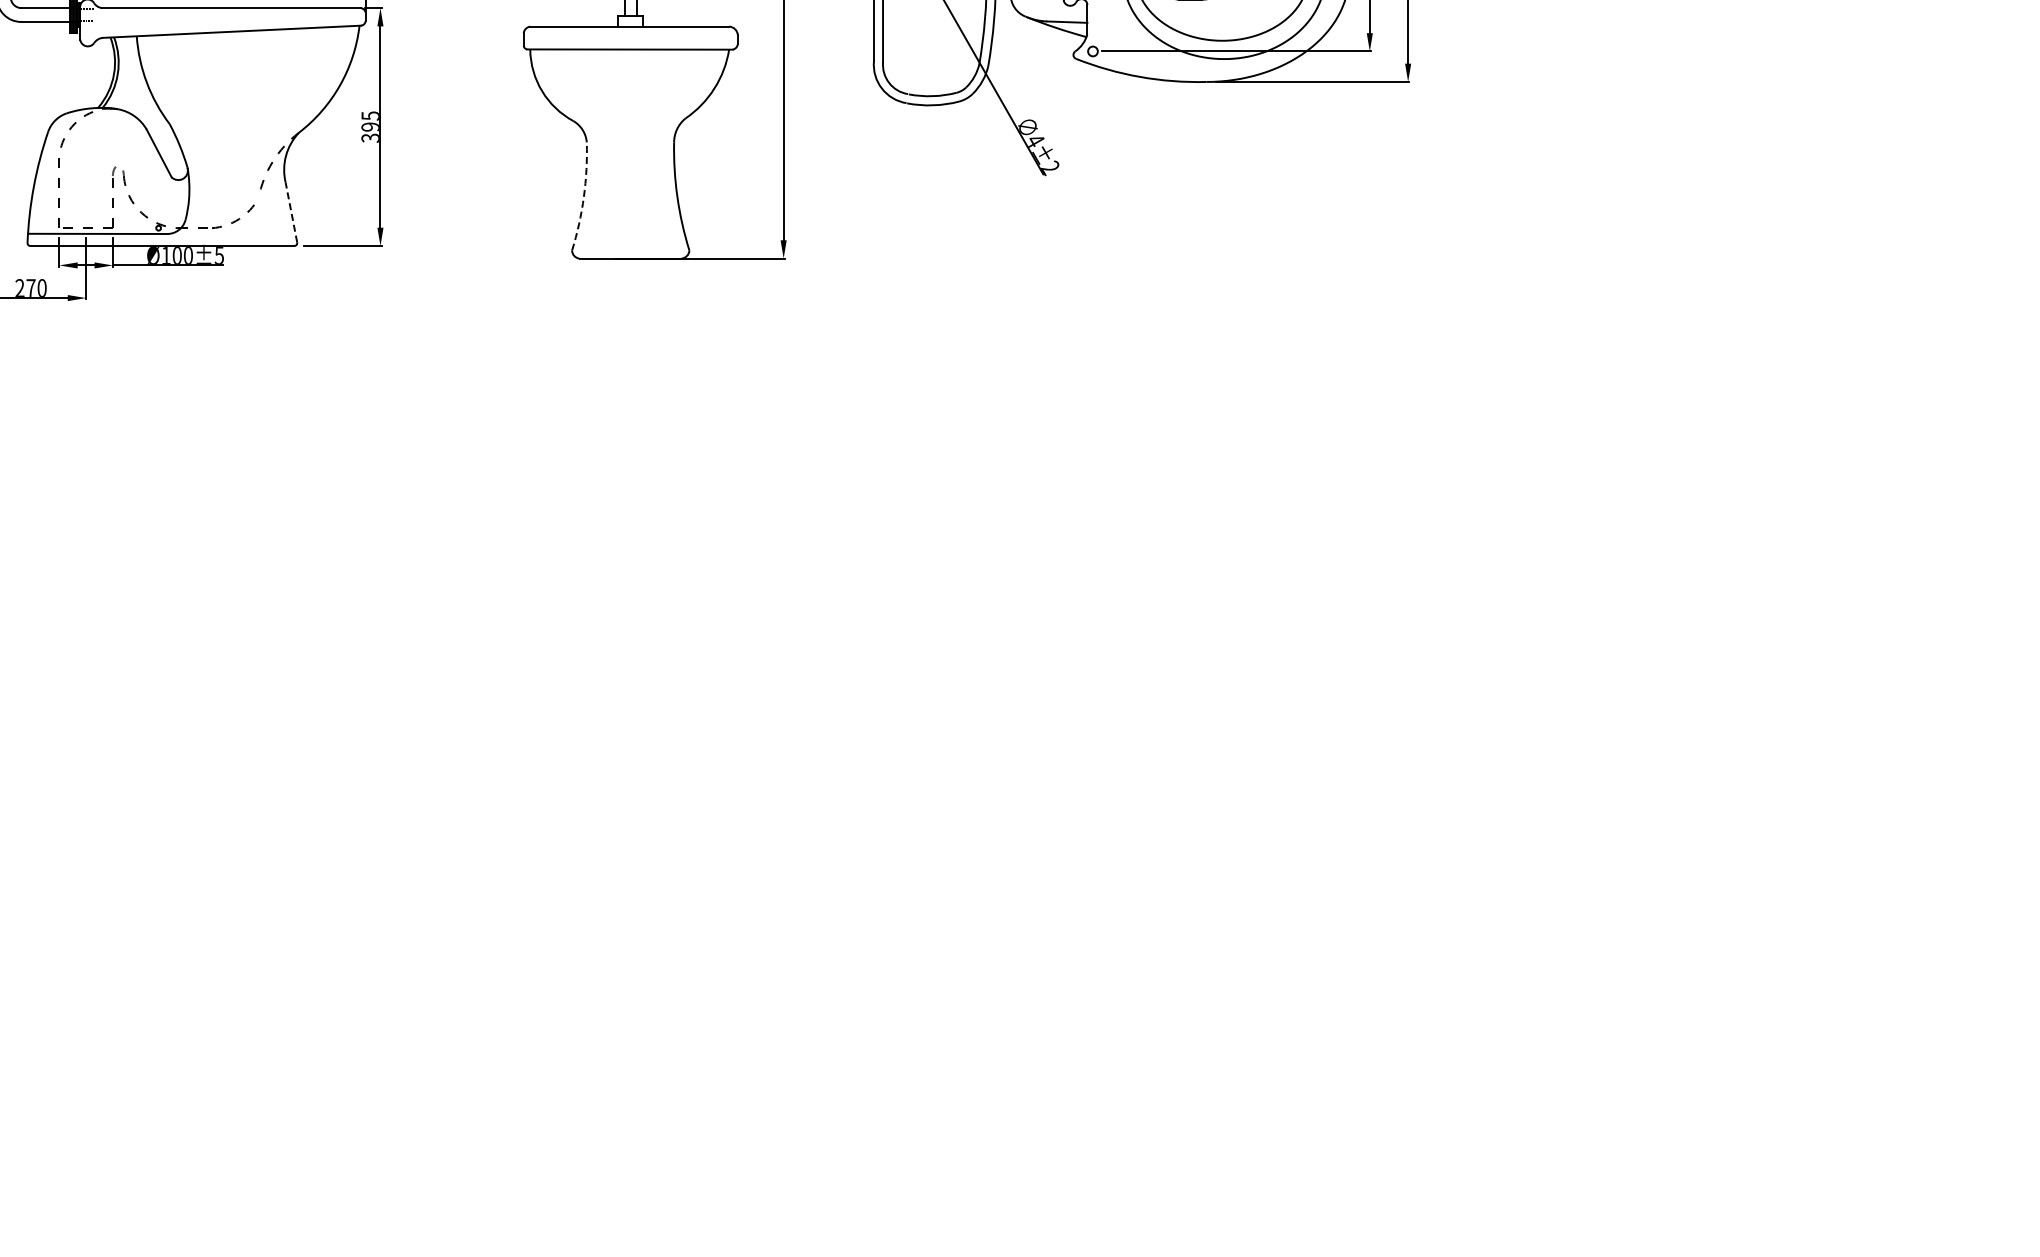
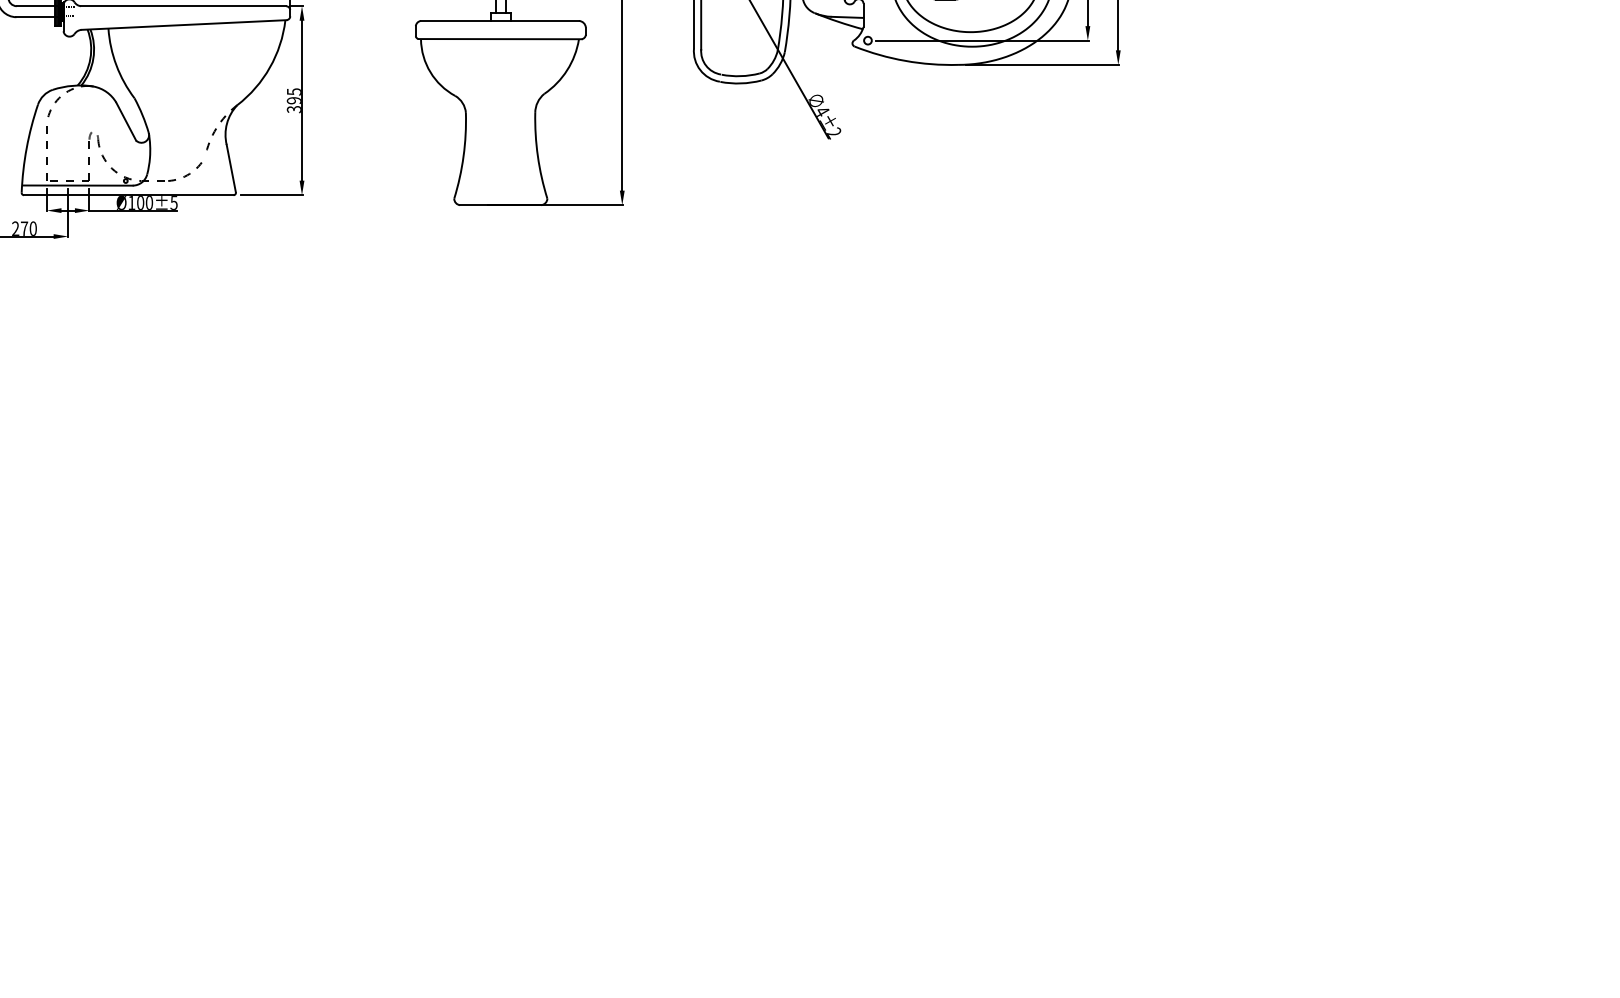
arc: (583, 197) -> (463, 156), dashed -> solid
line: (291, 212) -> (231, 168), dashed -> solid

